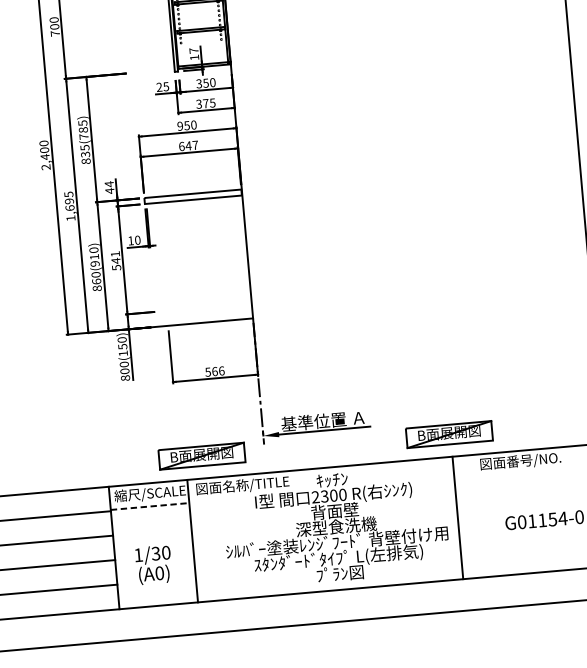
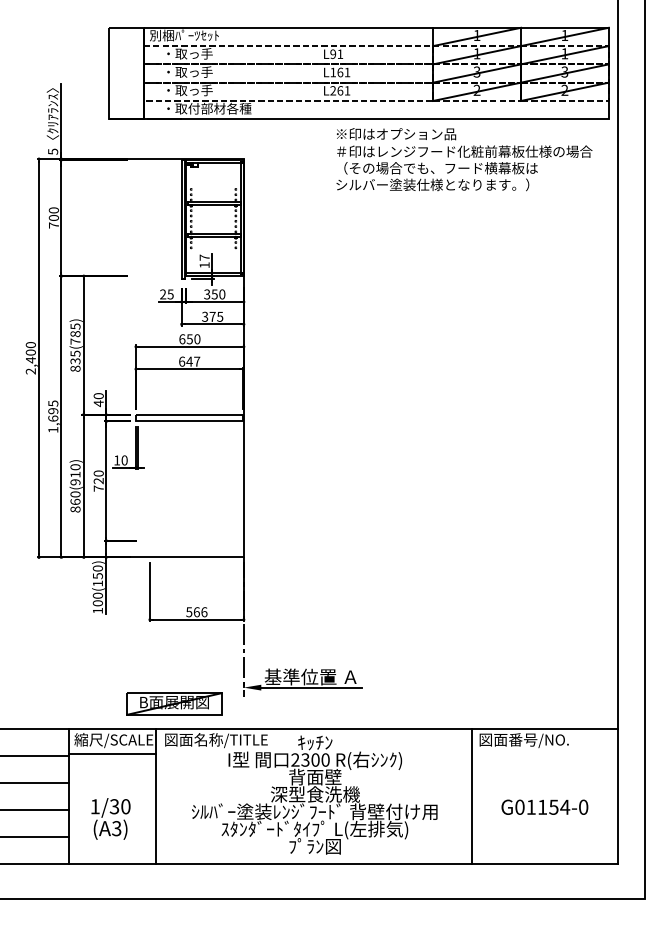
text: (180, 126) -> (182, 339), 950 -> 650
text: (109, 183) -> (98, 395), 44 -> 40
text: (115, 260) -> (98, 480), 541 -> 720
text: (125, 377) -> (97, 610), 800(150) -> 100(150)
part: (449, 434) -> (448, 703), removed
line: (150, 506) -> (113, 754), dashed -> solid
line: (457, 518) -> (471, 796), moved
text: (159, 573) -> (116, 828), (A0) -> (A3)

